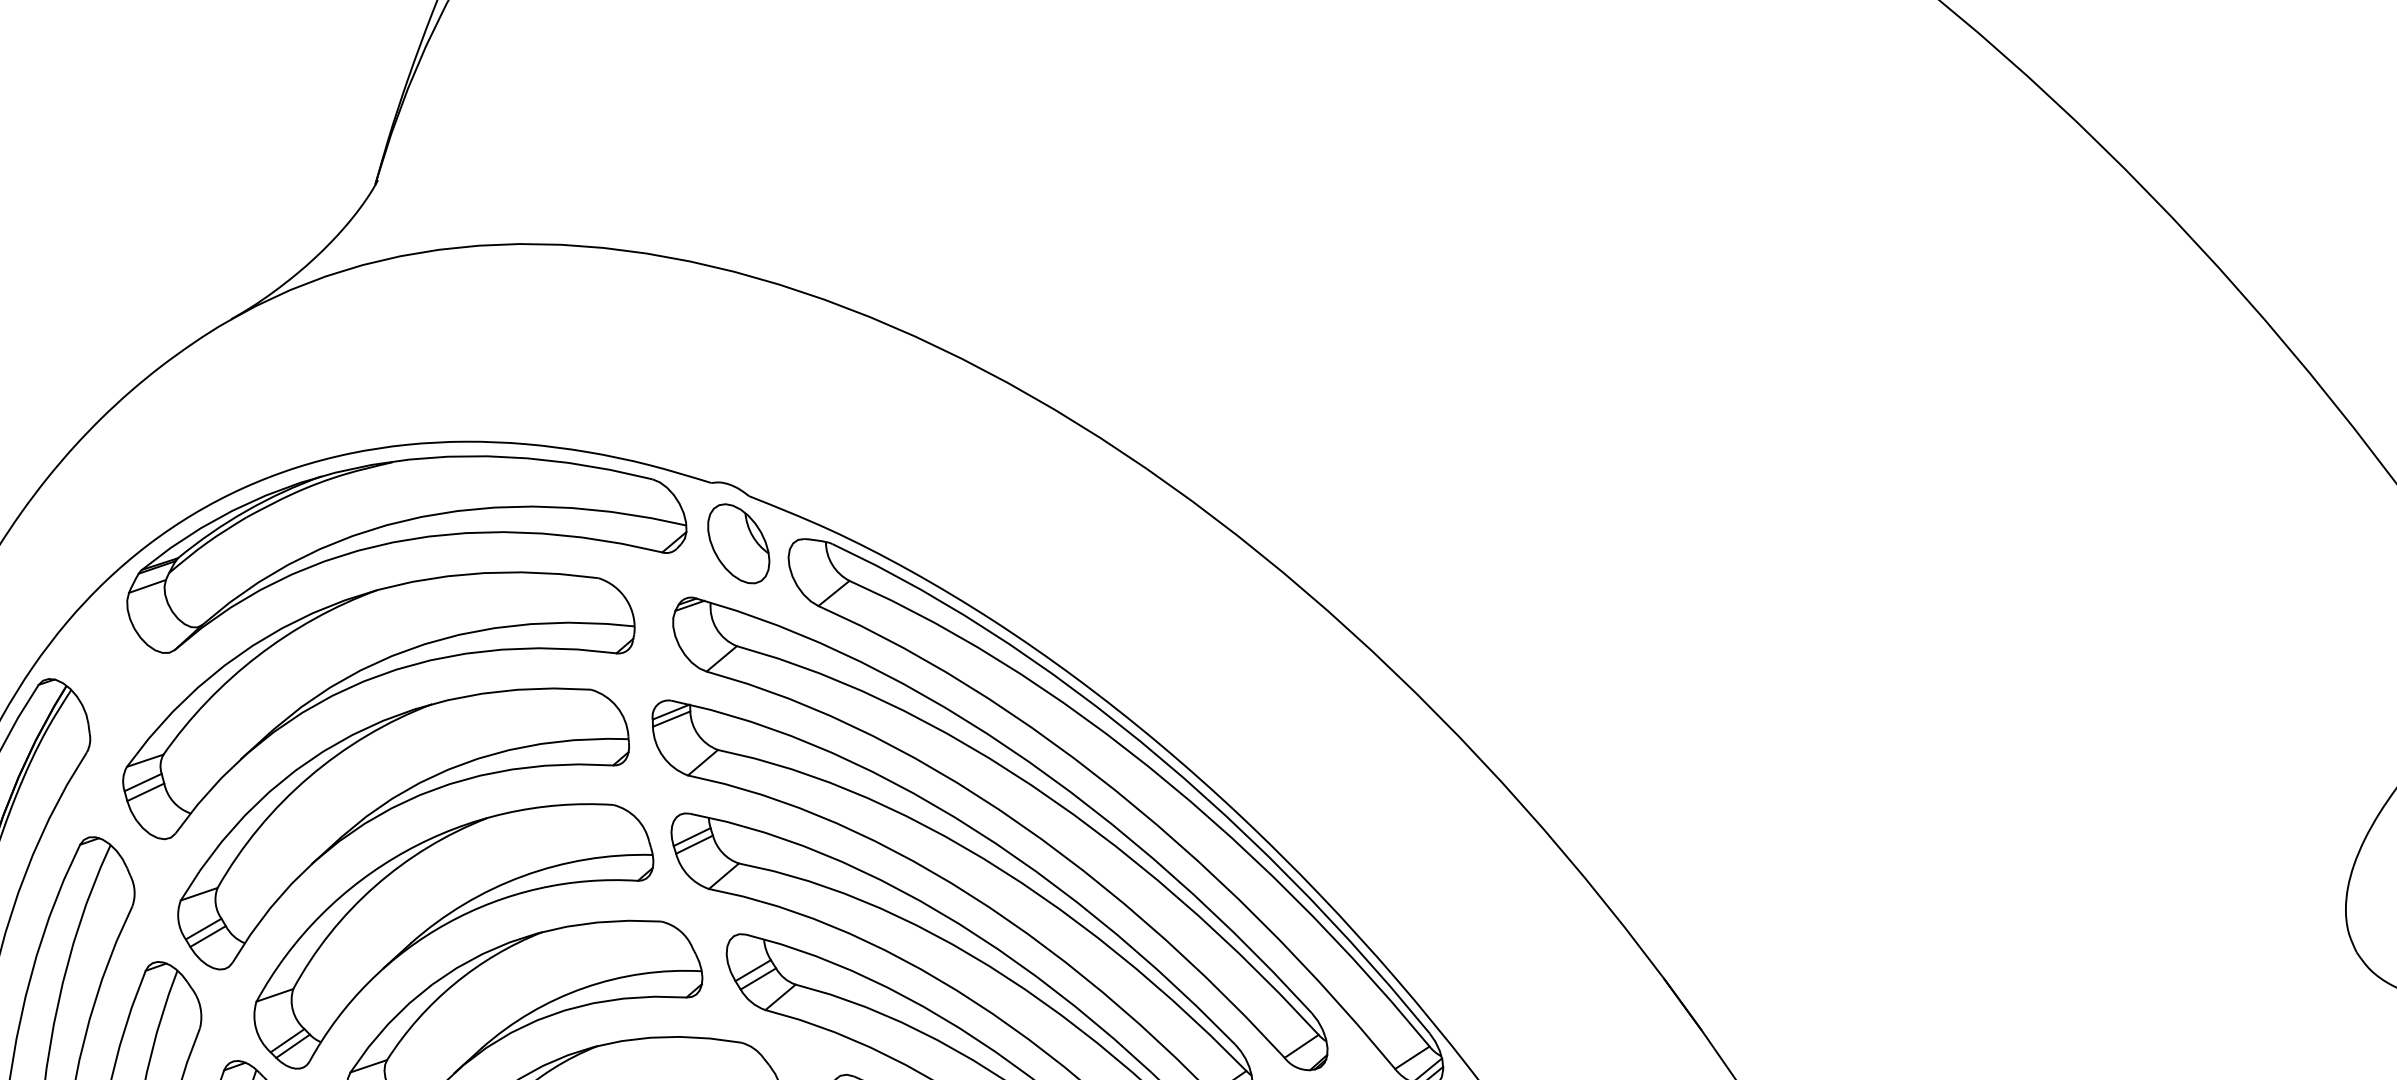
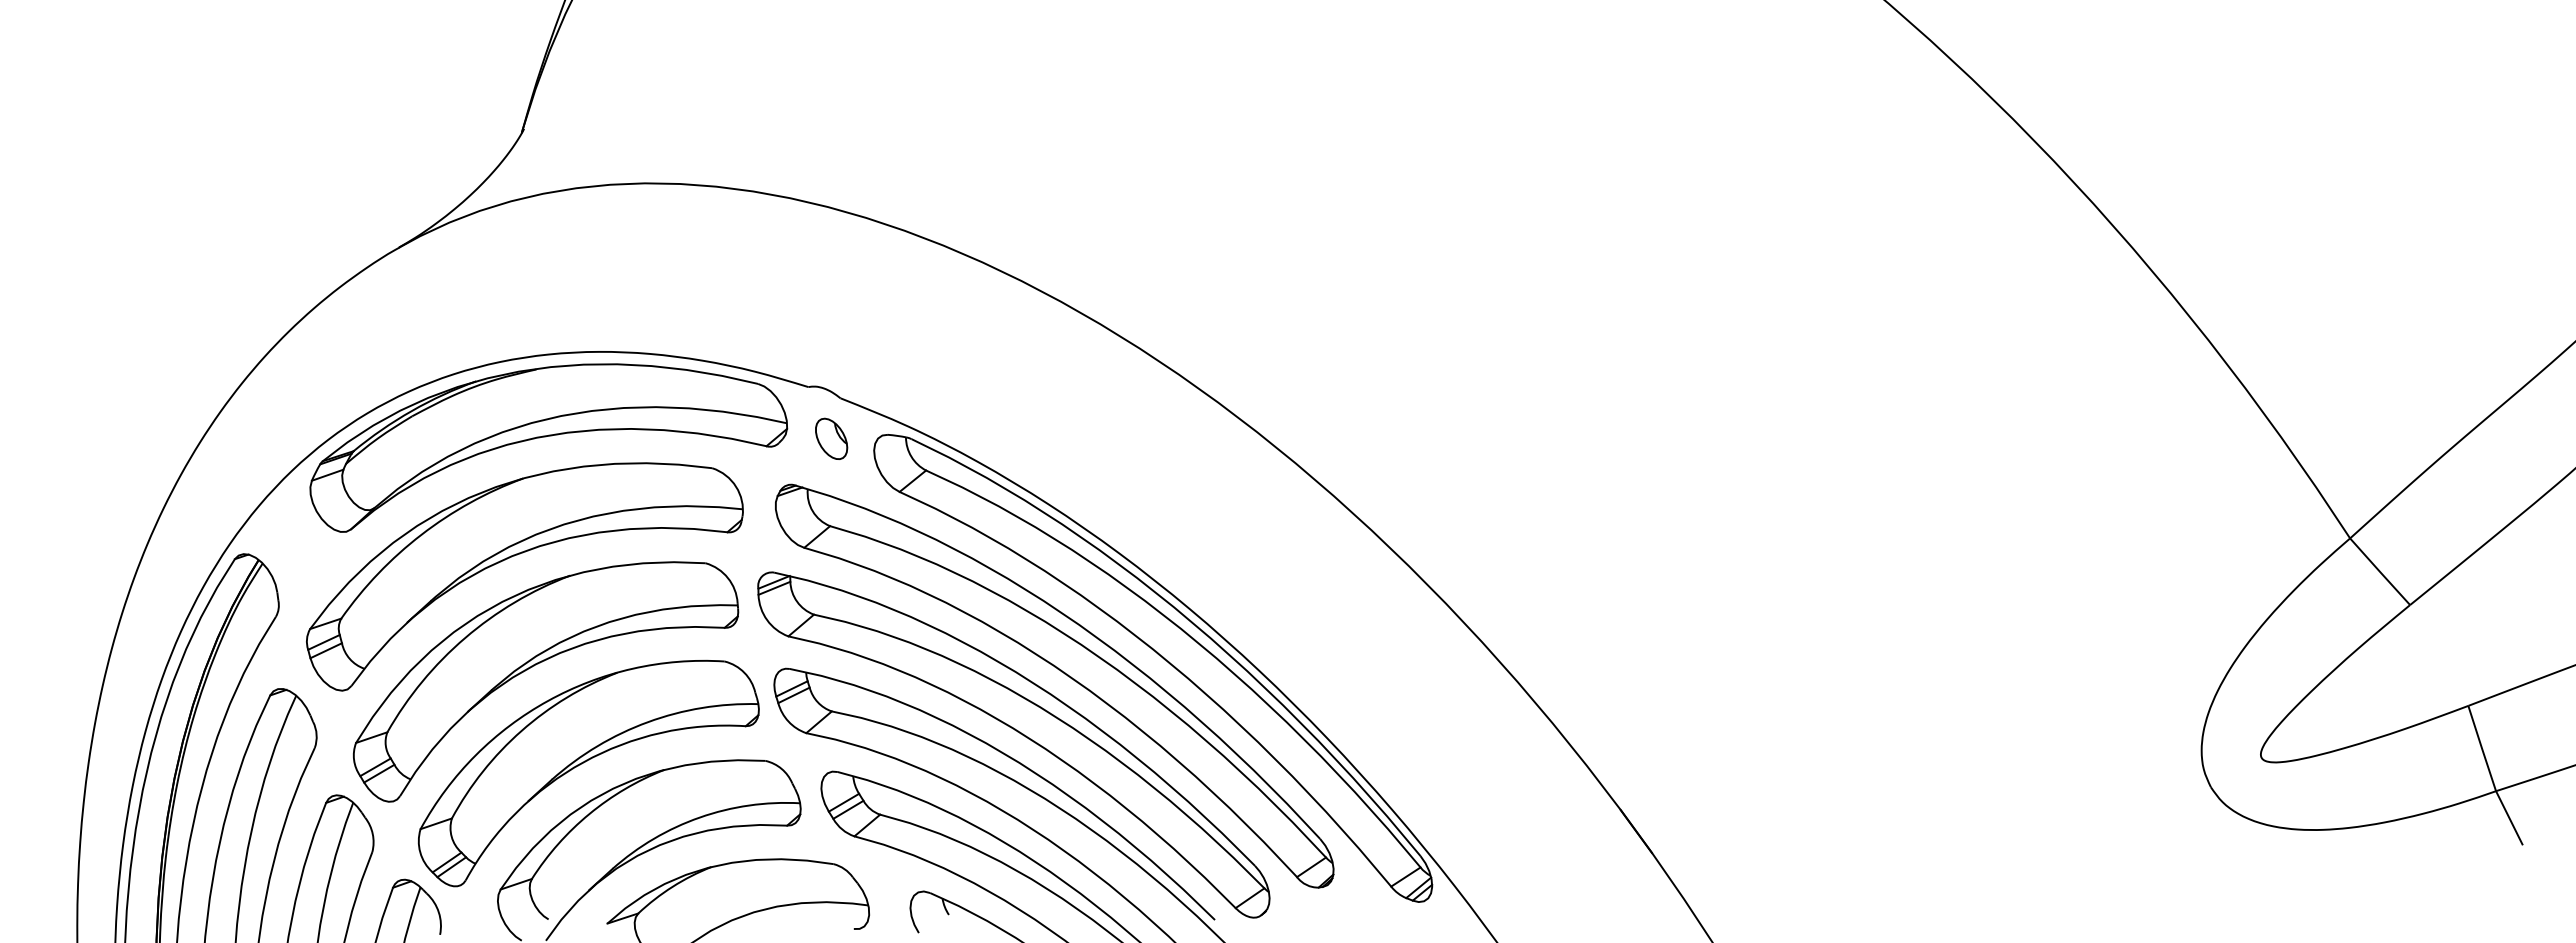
part: (738, 543) -> (831, 438), size x0.6

